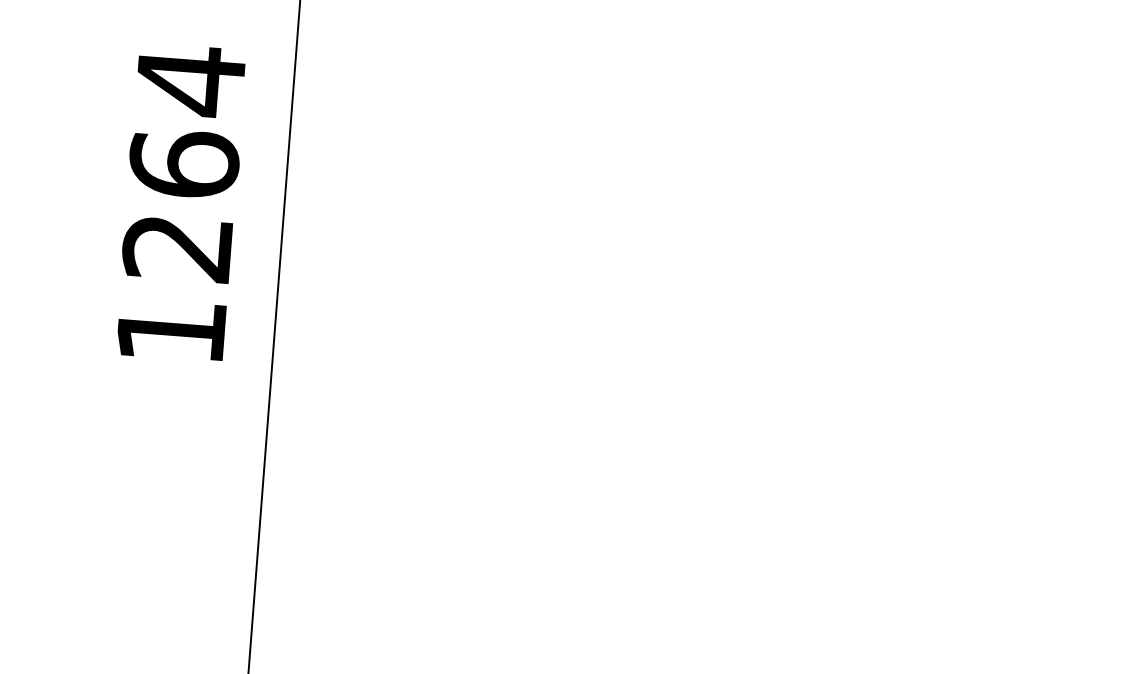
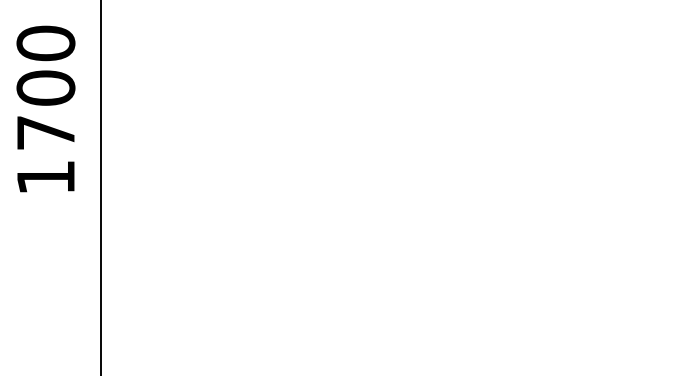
text: (183, 162) -> (45, 87), 1264 -> 1700

